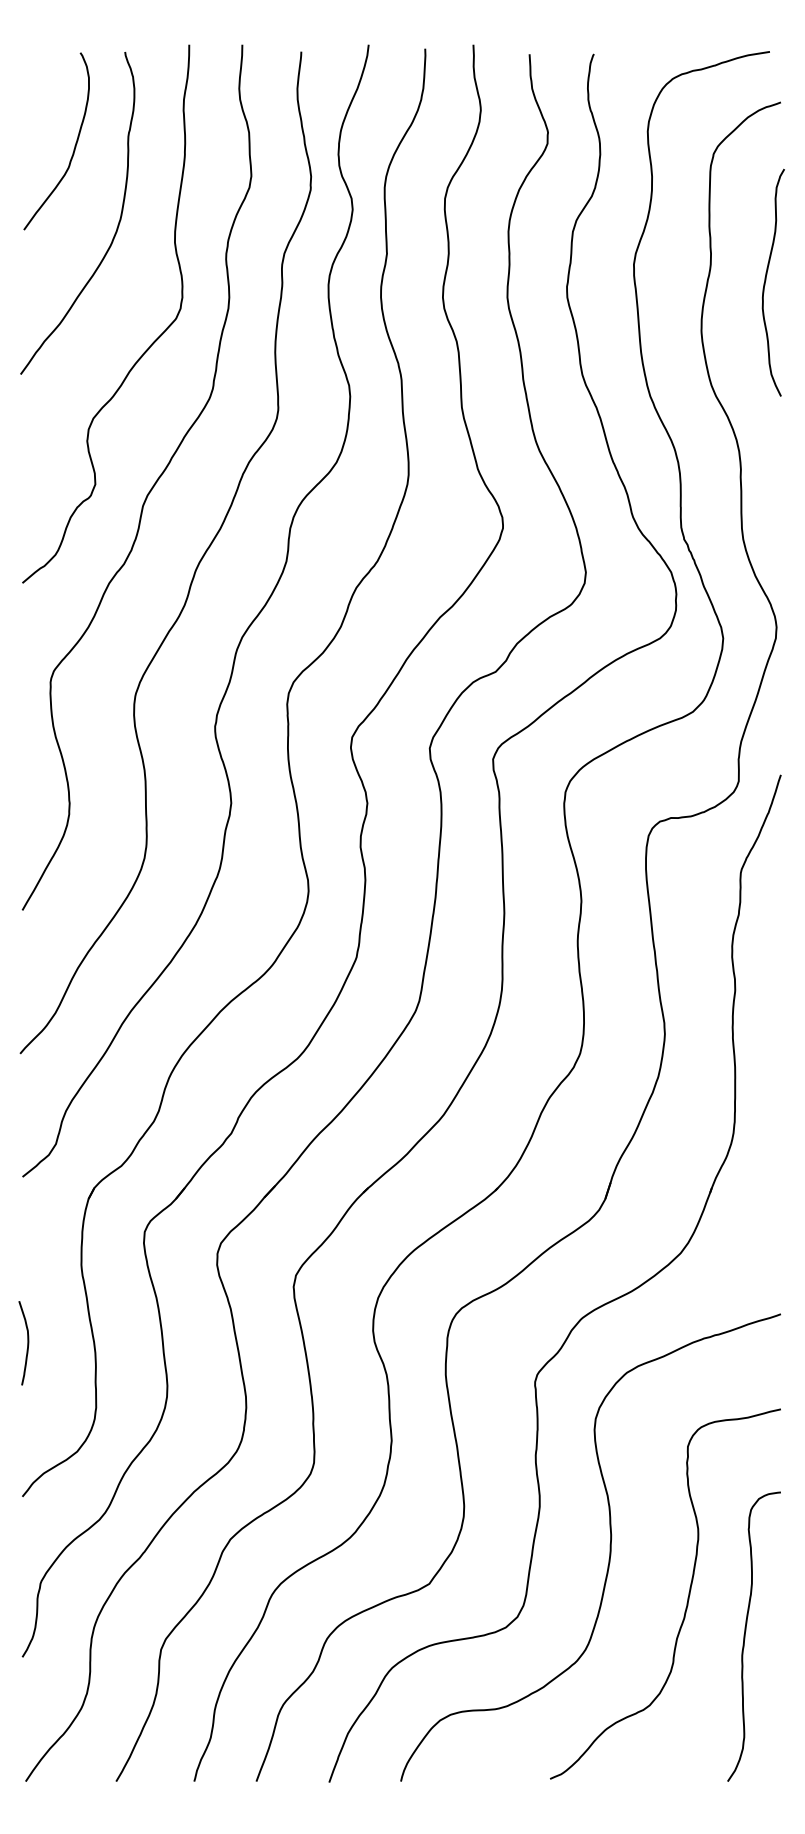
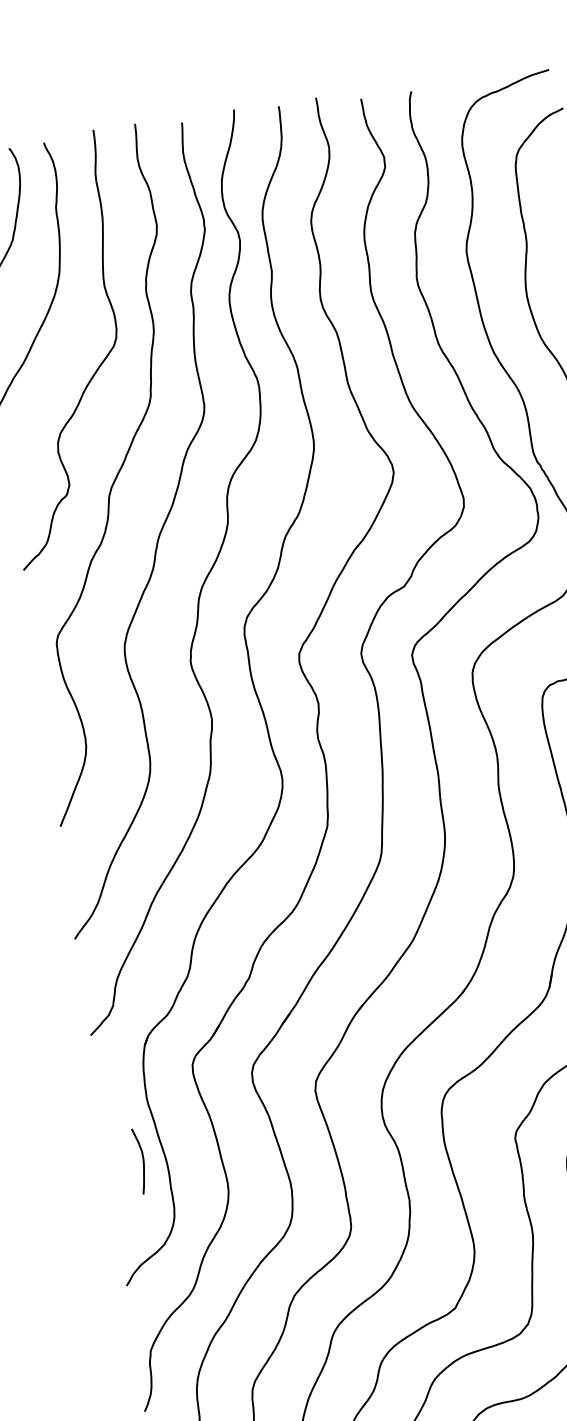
curve: (27, 1343) -> (143, 1161), moved

